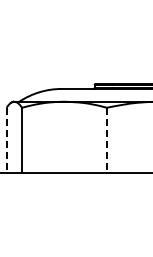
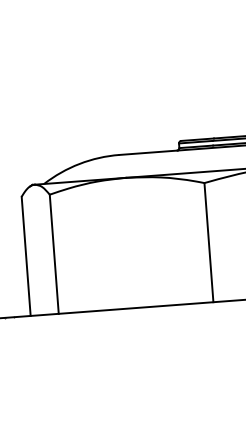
line: (6, 140) -> (25, 256), dashed -> solid
line: (106, 140) -> (208, 242), dashed -> solid

